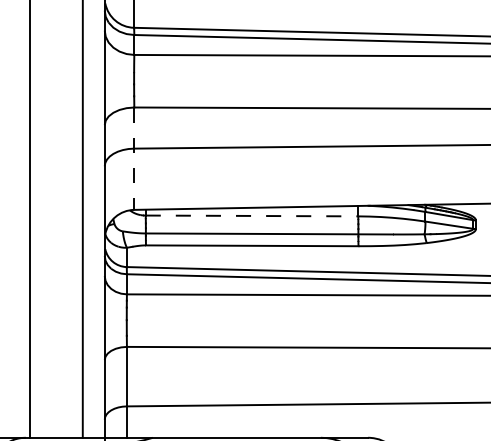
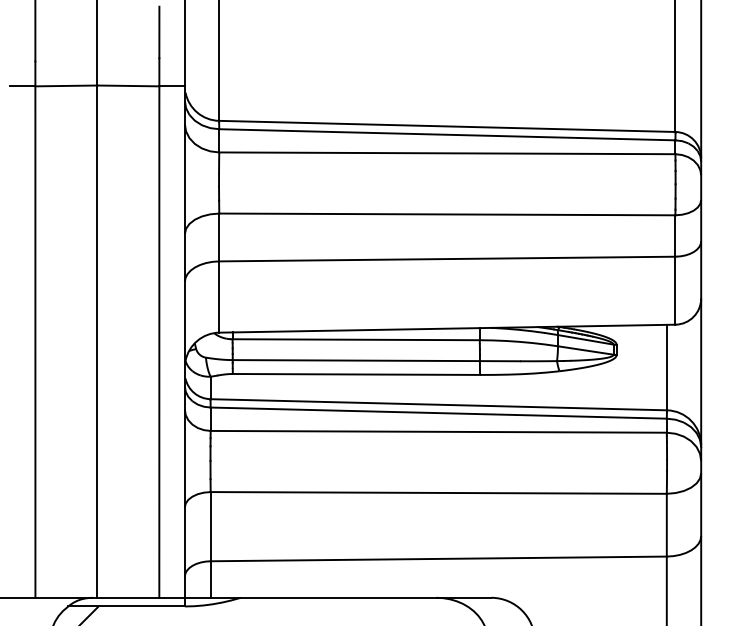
line: (134, 159) -> (219, 273), dashed -> solid
line: (252, 215) -> (356, 339), dashed -> solid

